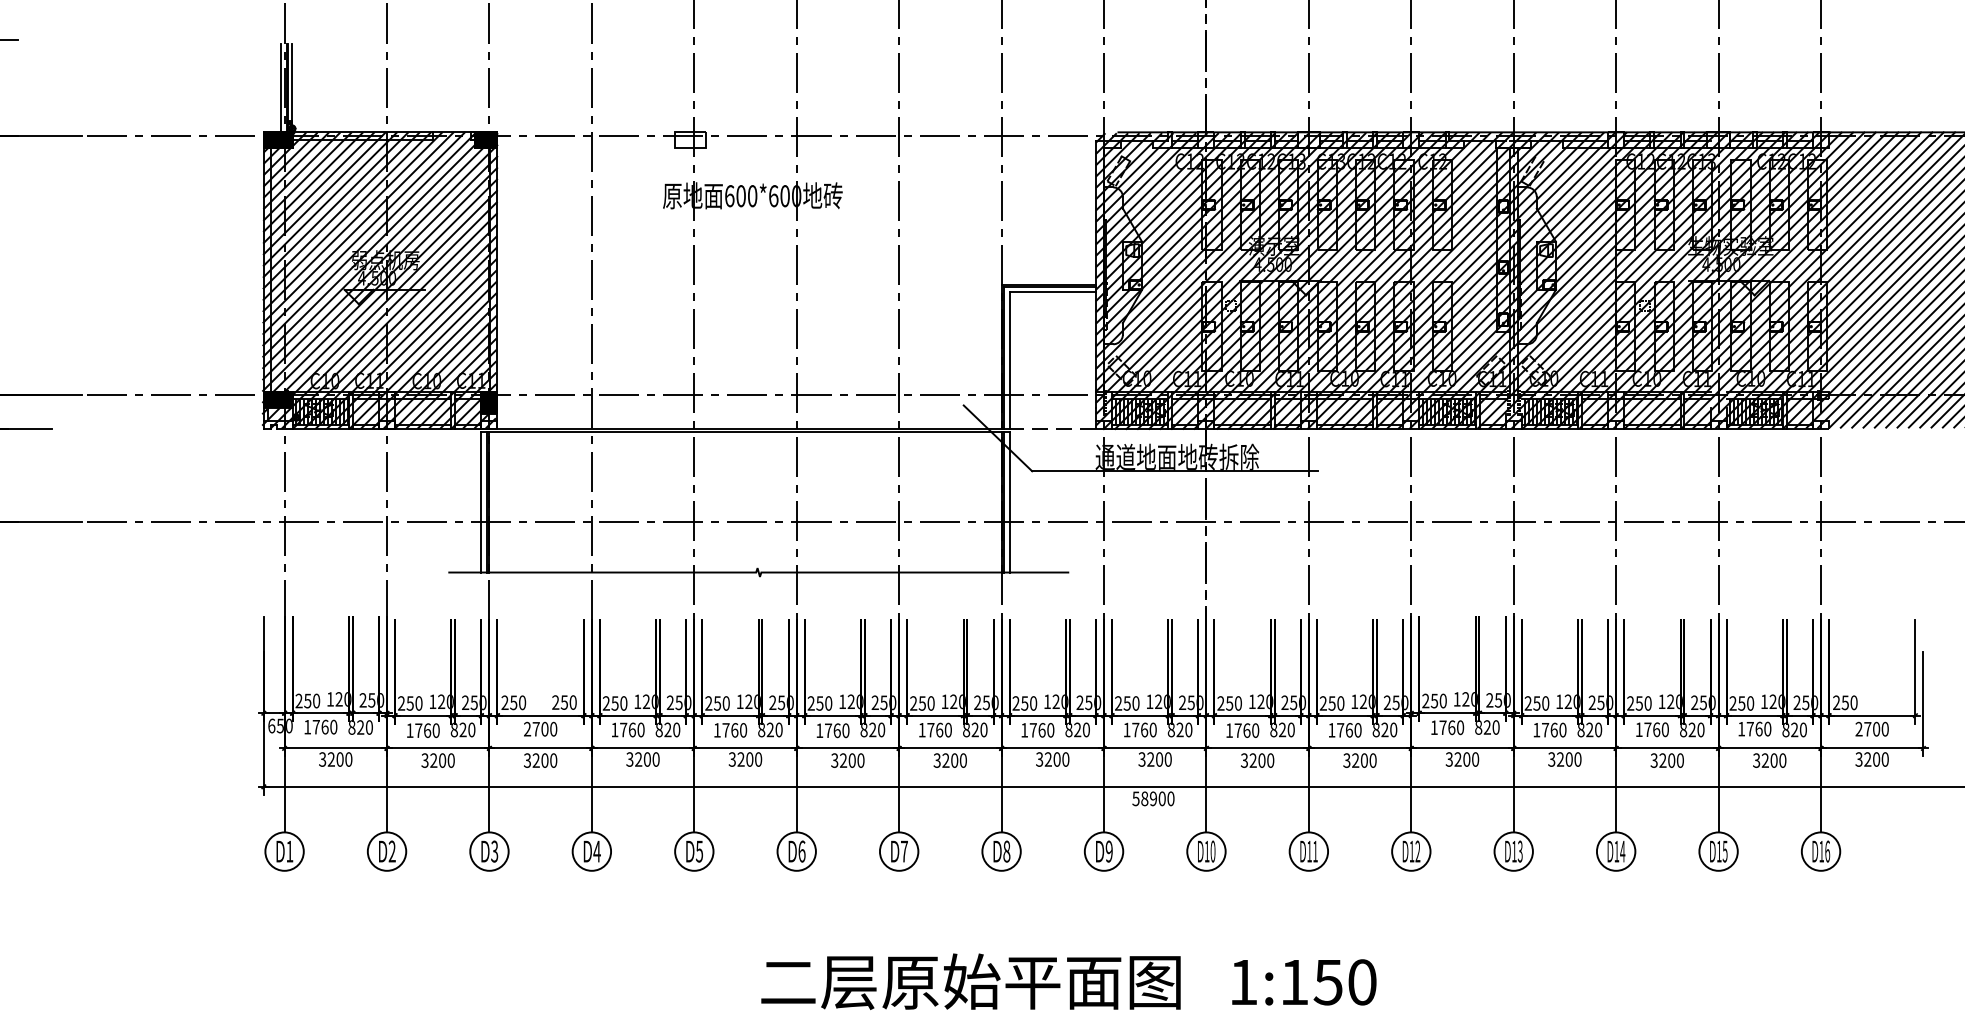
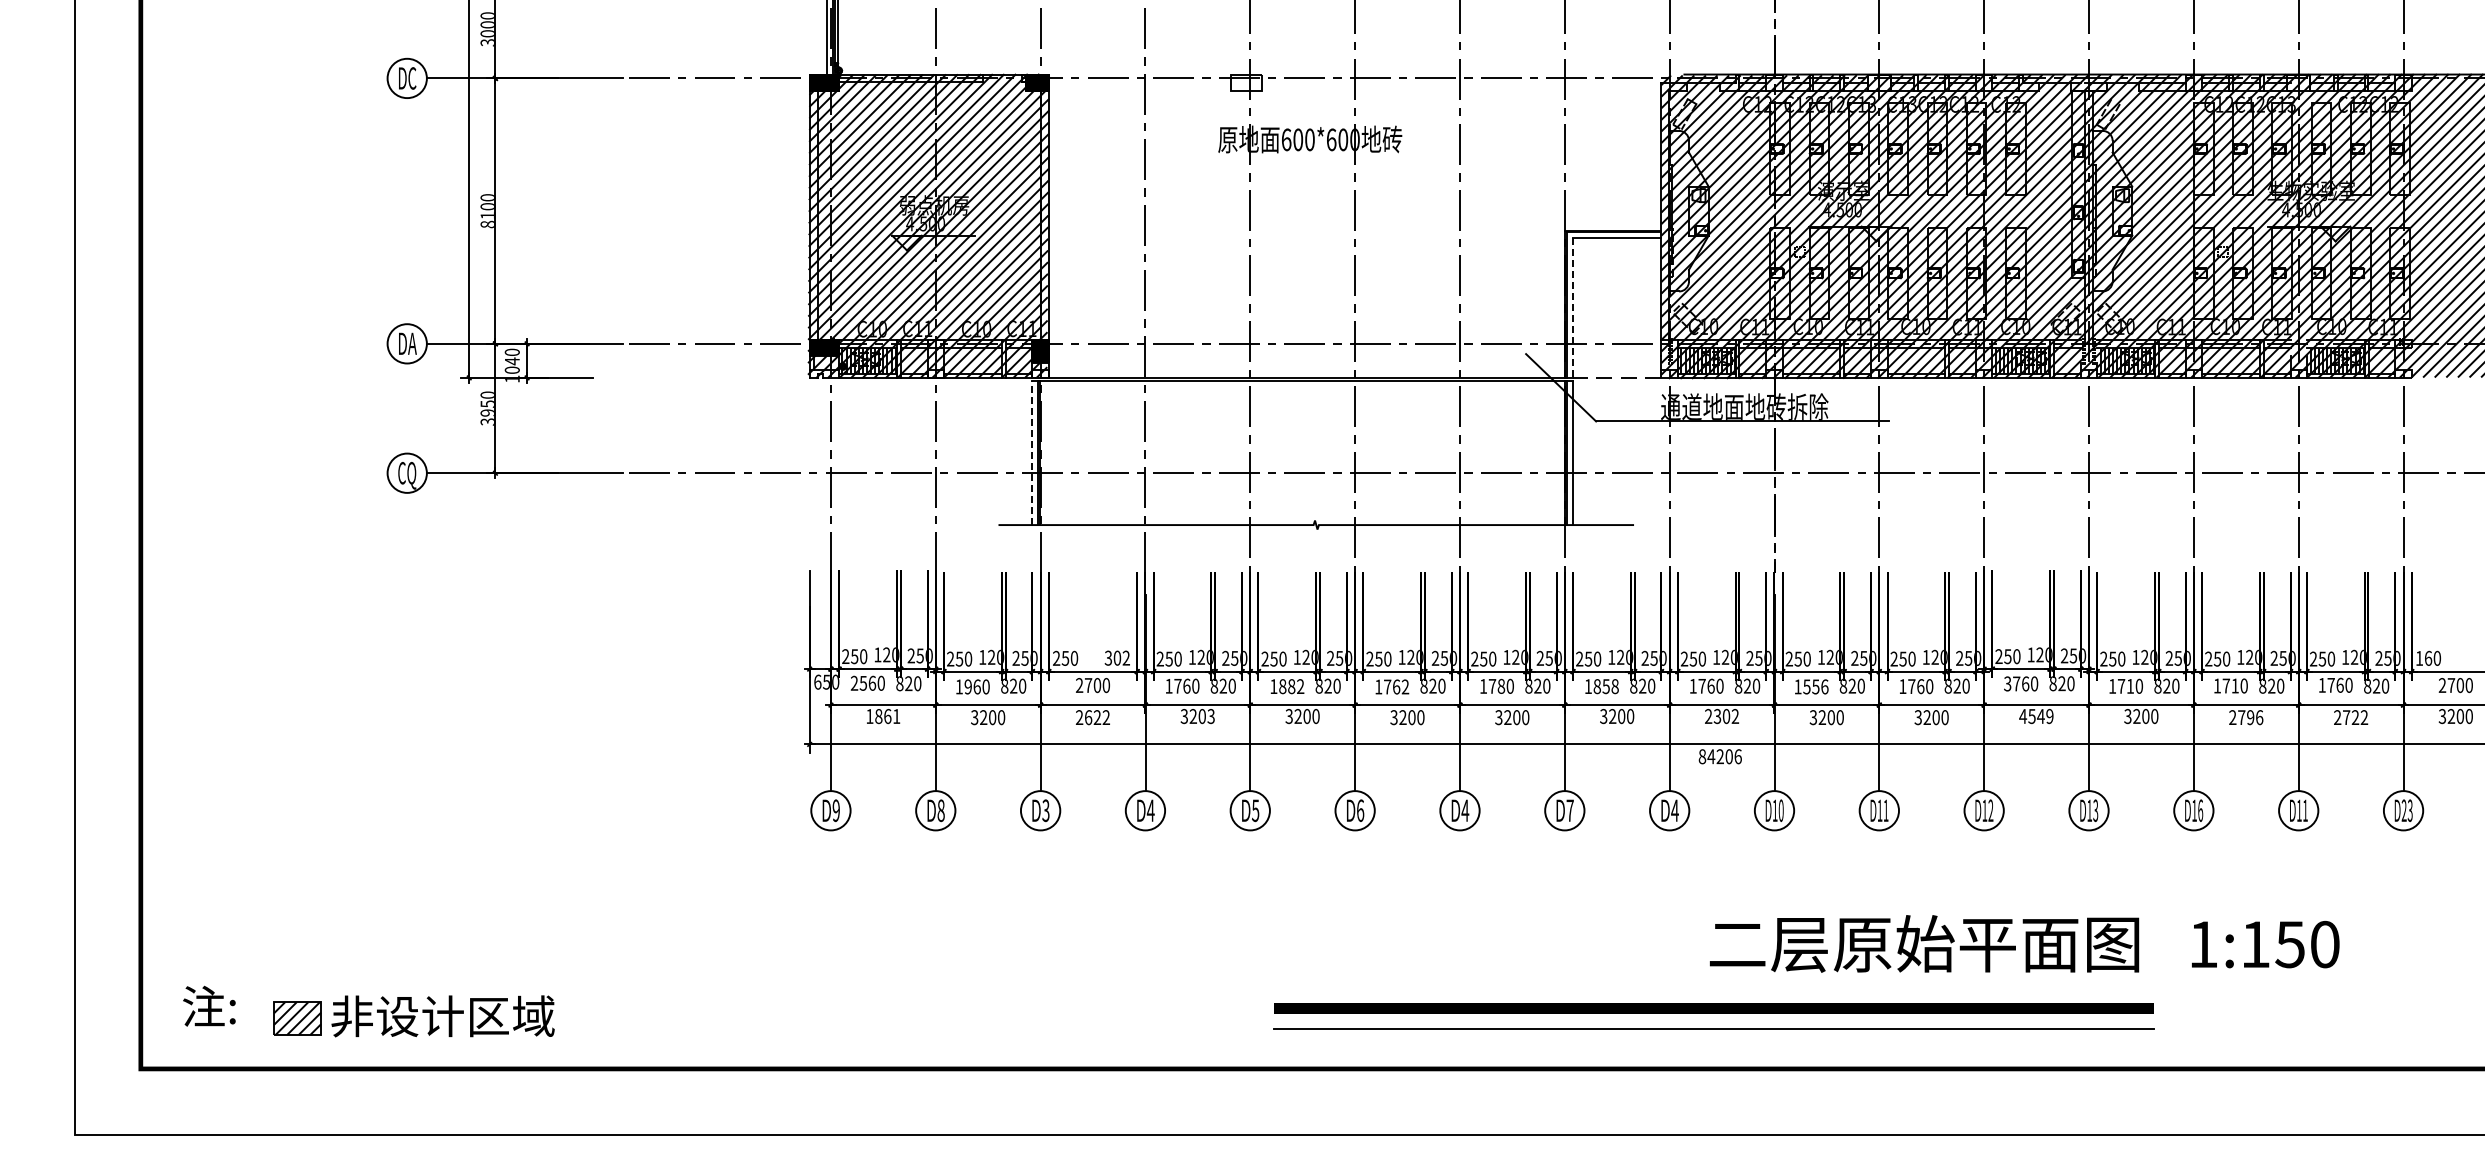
line: (1010, 360) -> (1573, 308), solid -> dashed
line: (481, 502) -> (1032, 453), solid -> dashed
text: (563, 701) -> (1116, 657), 250 -> 302
text: (1840, 701) -> (2423, 657), 250 -> 160
text: (311, 726) -> (858, 682), 1760 -> 2560
text: (1434, 727) -> (2007, 683), 1760 -> 3760
text: (939, 729) -> (1501, 685), 1760 -> 1780
text: (1554, 729) -> (2130, 685), 1760 -> 1710
text: (1656, 729) -> (2235, 685), 1760 -> 1710
text: (418, 730) -> (967, 686), 1760 -> 1960
text: (734, 730) -> (1291, 686), 1760 -> 1882
text: (845, 730) -> (1405, 686), 1760 -> 1762
text: (1041, 730) -> (1605, 686), 1760 -> 1858
text: (1246, 730) -> (1815, 686), 1760 -> 1556
text: (335, 759) -> (883, 716), 3200 -> 1861
text: (655, 759) -> (1210, 716), 3200 -> 3203
text: (1155, 759) -> (1722, 716), 3200 -> 2302
text: (1462, 759) -> (2036, 716), 3200 -> 4549
text: (540, 760) -> (1092, 717), 3200 -> 2622
text: (1667, 760) -> (2246, 717), 3200 -> 2796
text: (1770, 760) -> (2351, 717), 3200 -> 2722
text: (1152, 798) -> (1719, 756), 58900 -> 84206
text: (289, 851) -> (835, 810), D1 -> D9
text: (391, 851) -> (940, 810), D2 -> D8
text: (904, 851) -> (1465, 810), D7 -> D4
text: (1006, 851) -> (1569, 810), D8 -> D7
text: (1108, 851) -> (1674, 810), D9 -> D4
text: (1622, 851) -> (2200, 810), D14 -> D16
text: (1724, 851) -> (2304, 810), D15 -> D11
text: (1823, 851) -> (2406, 810), D16 -> D23
text: (1068, 981) -> (2024, 943), moved

